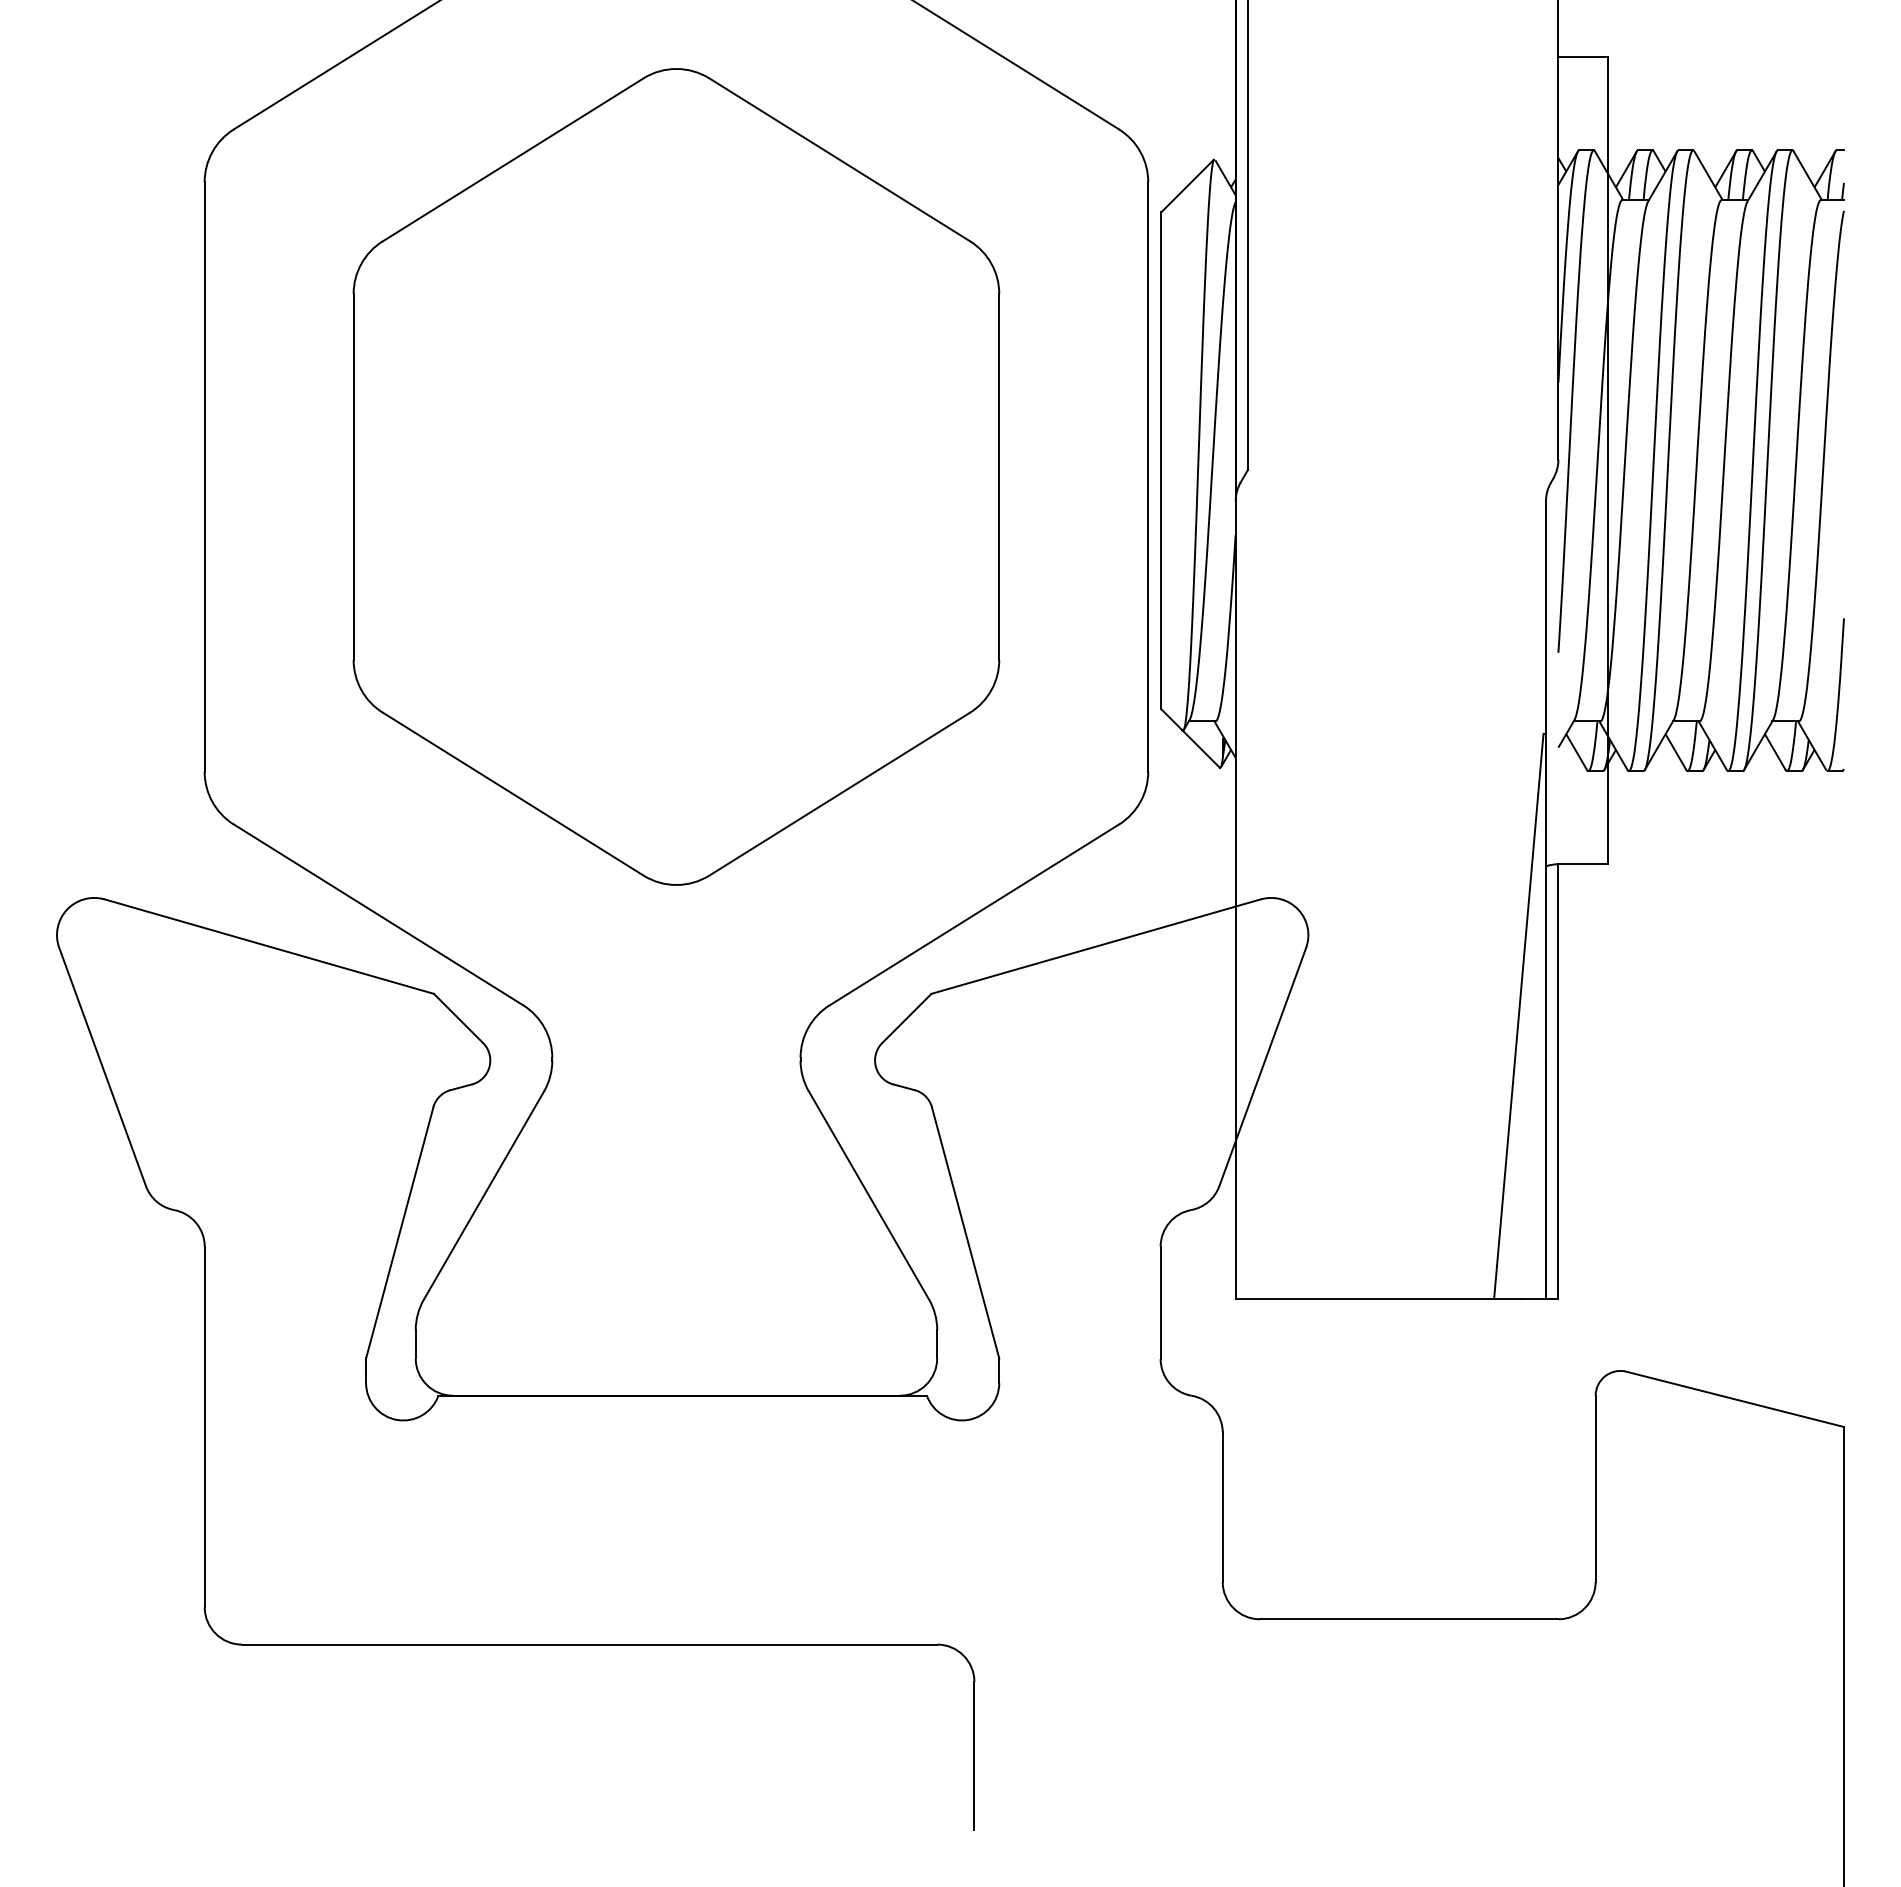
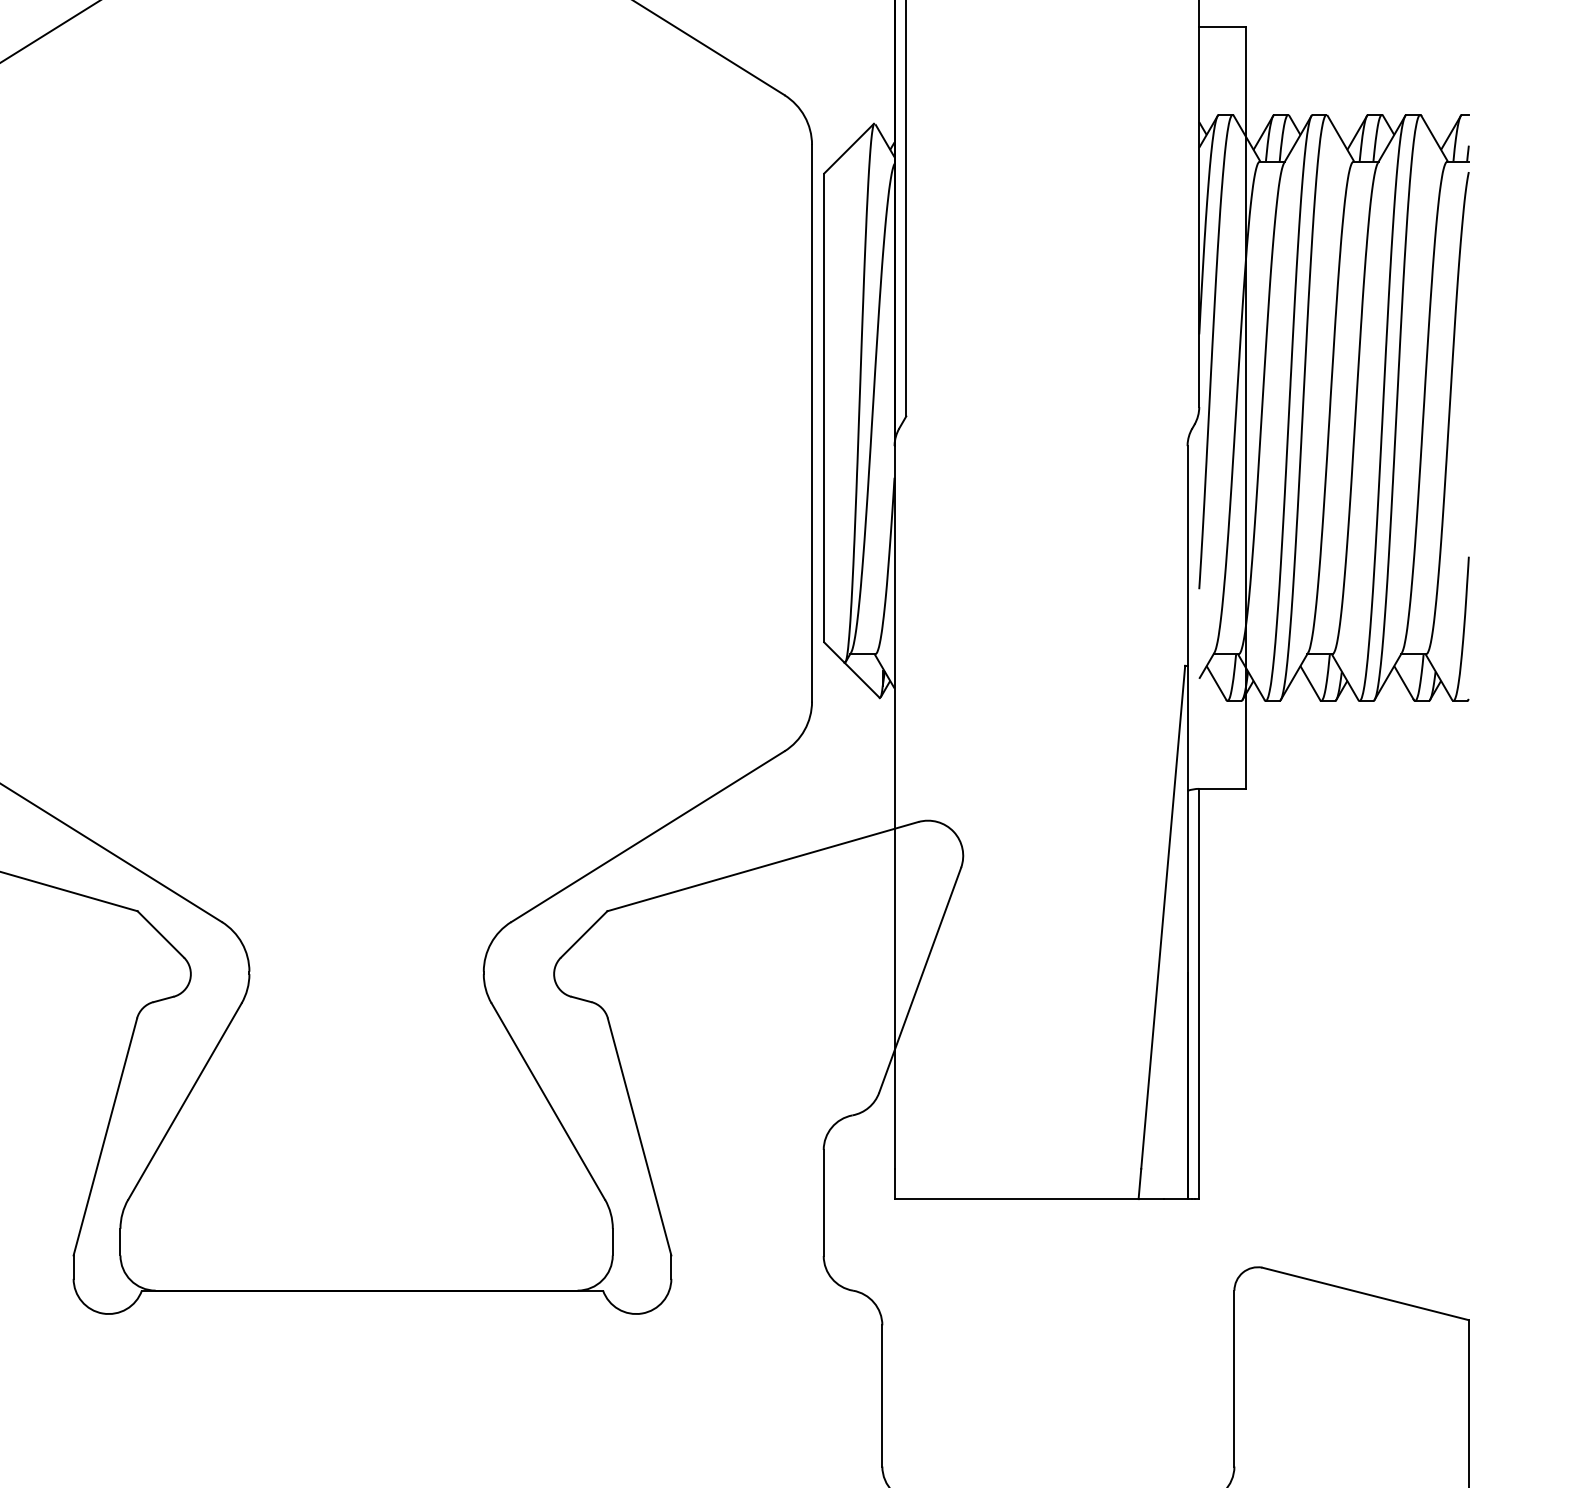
part: (676, 476) -> (366, 422), removed

